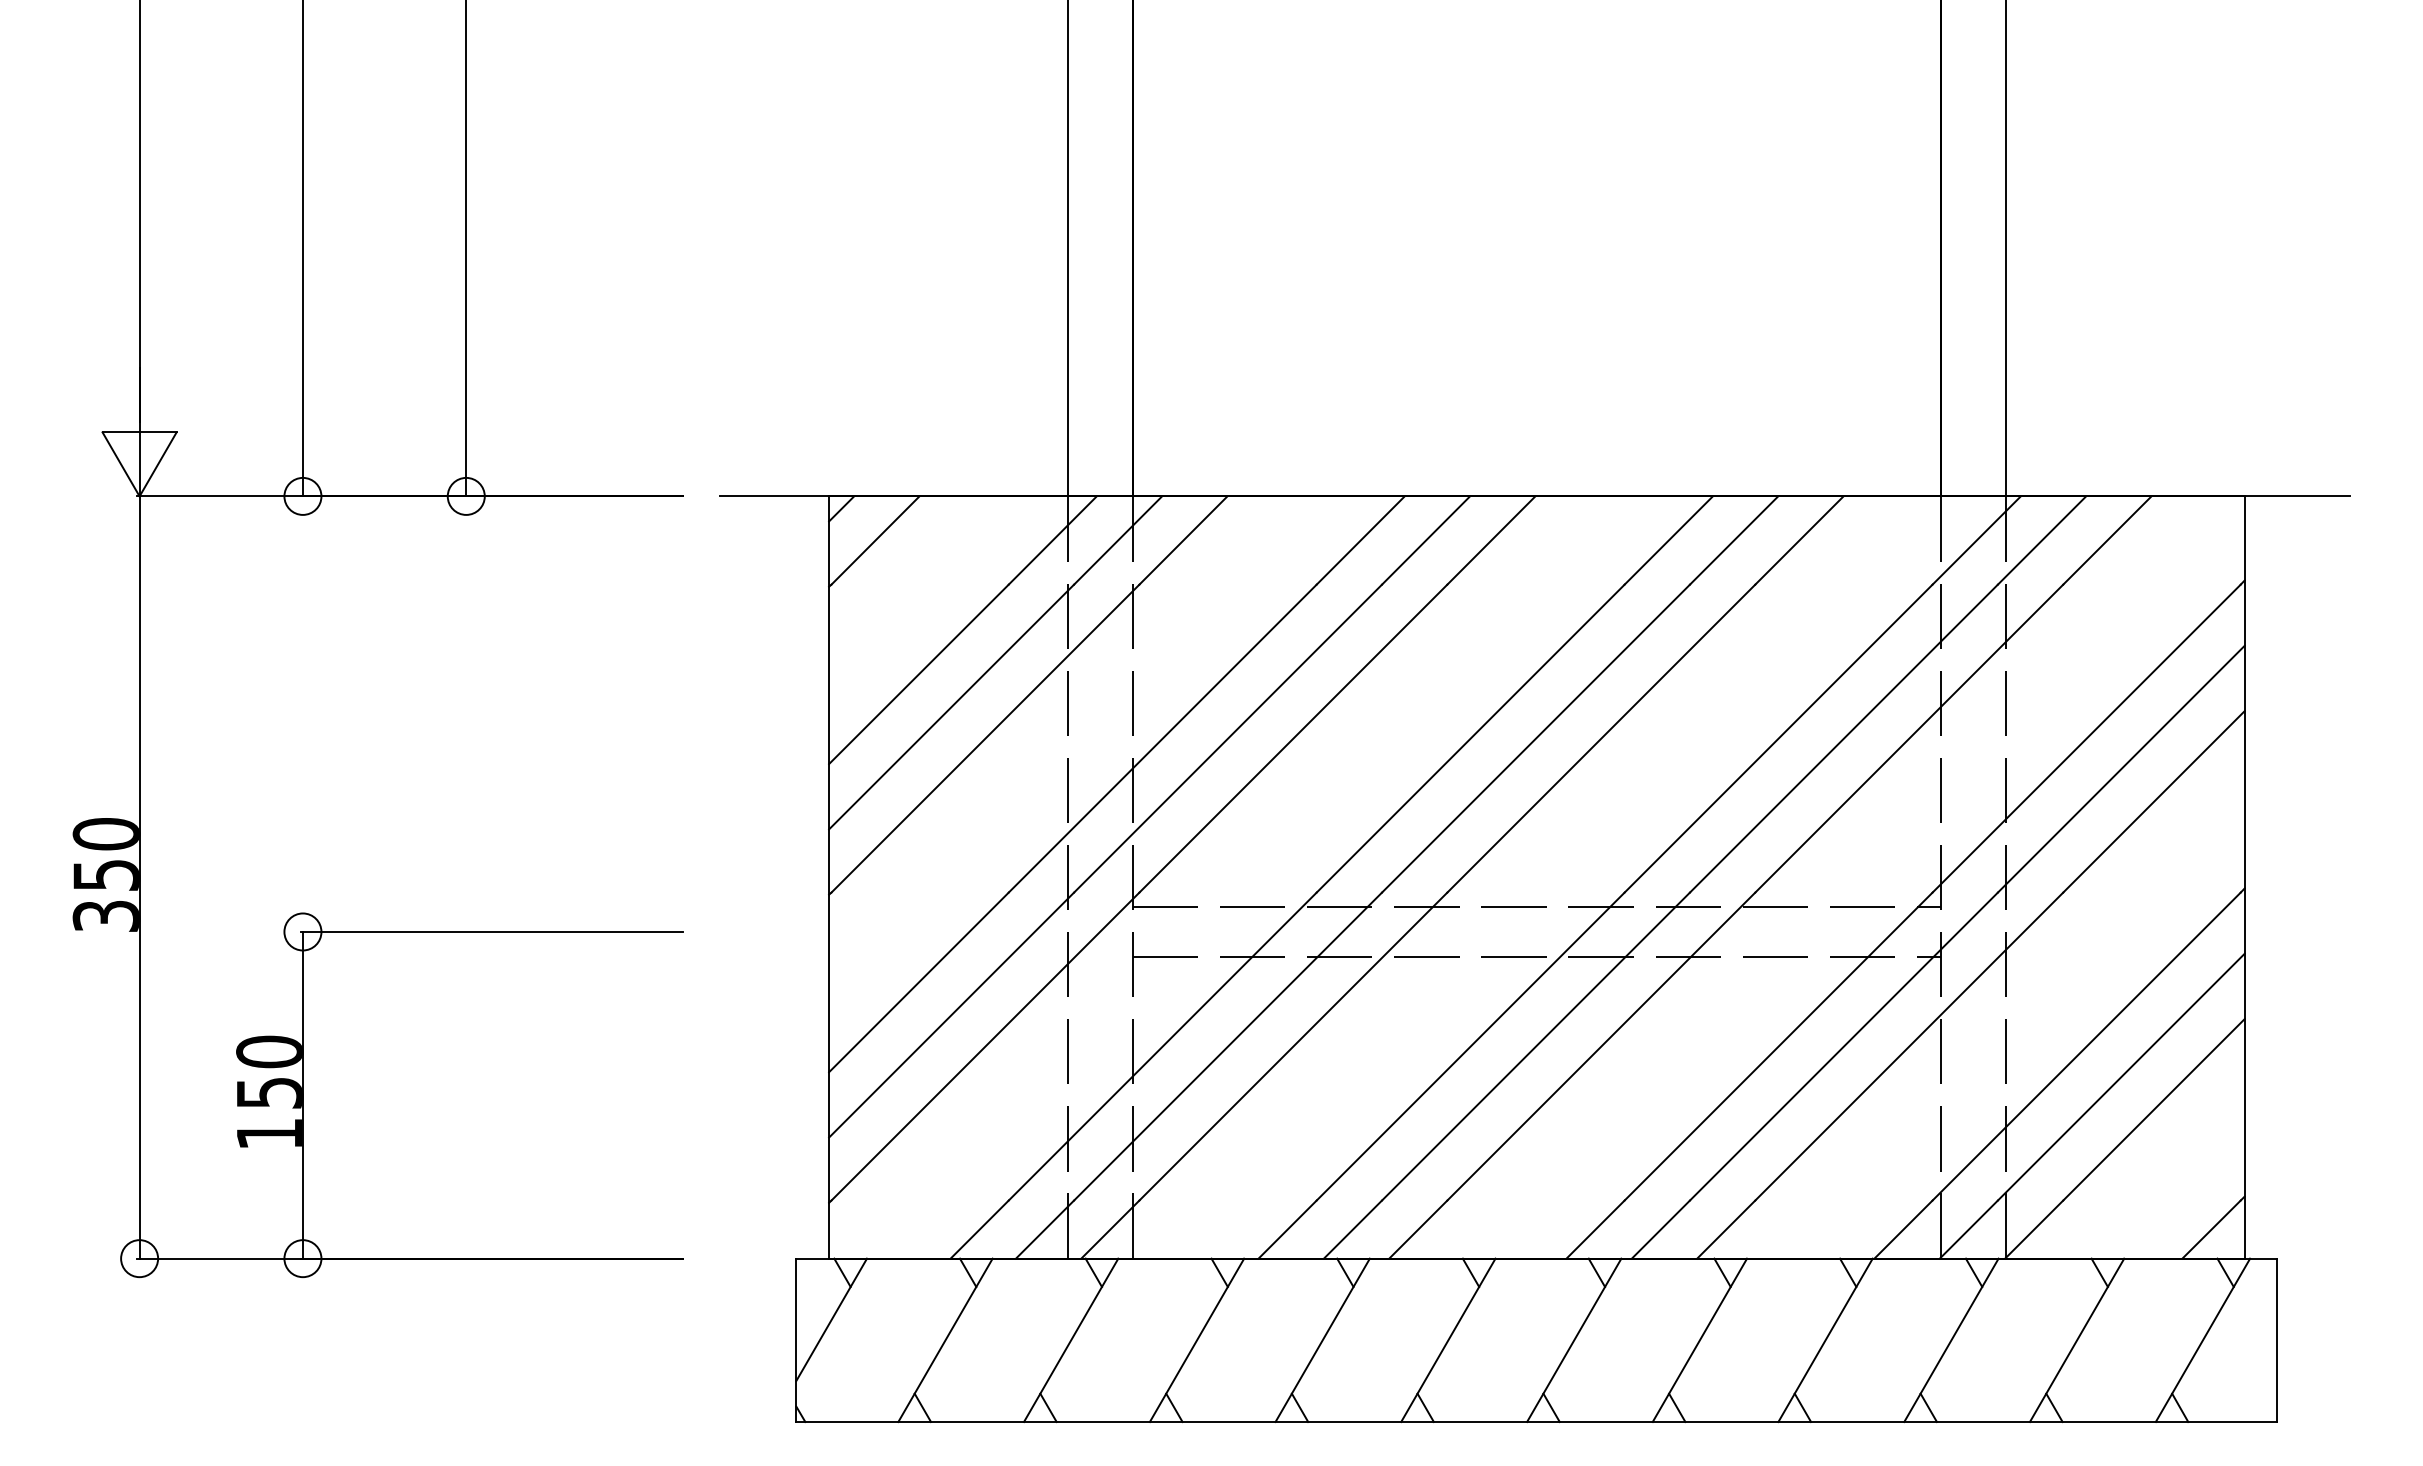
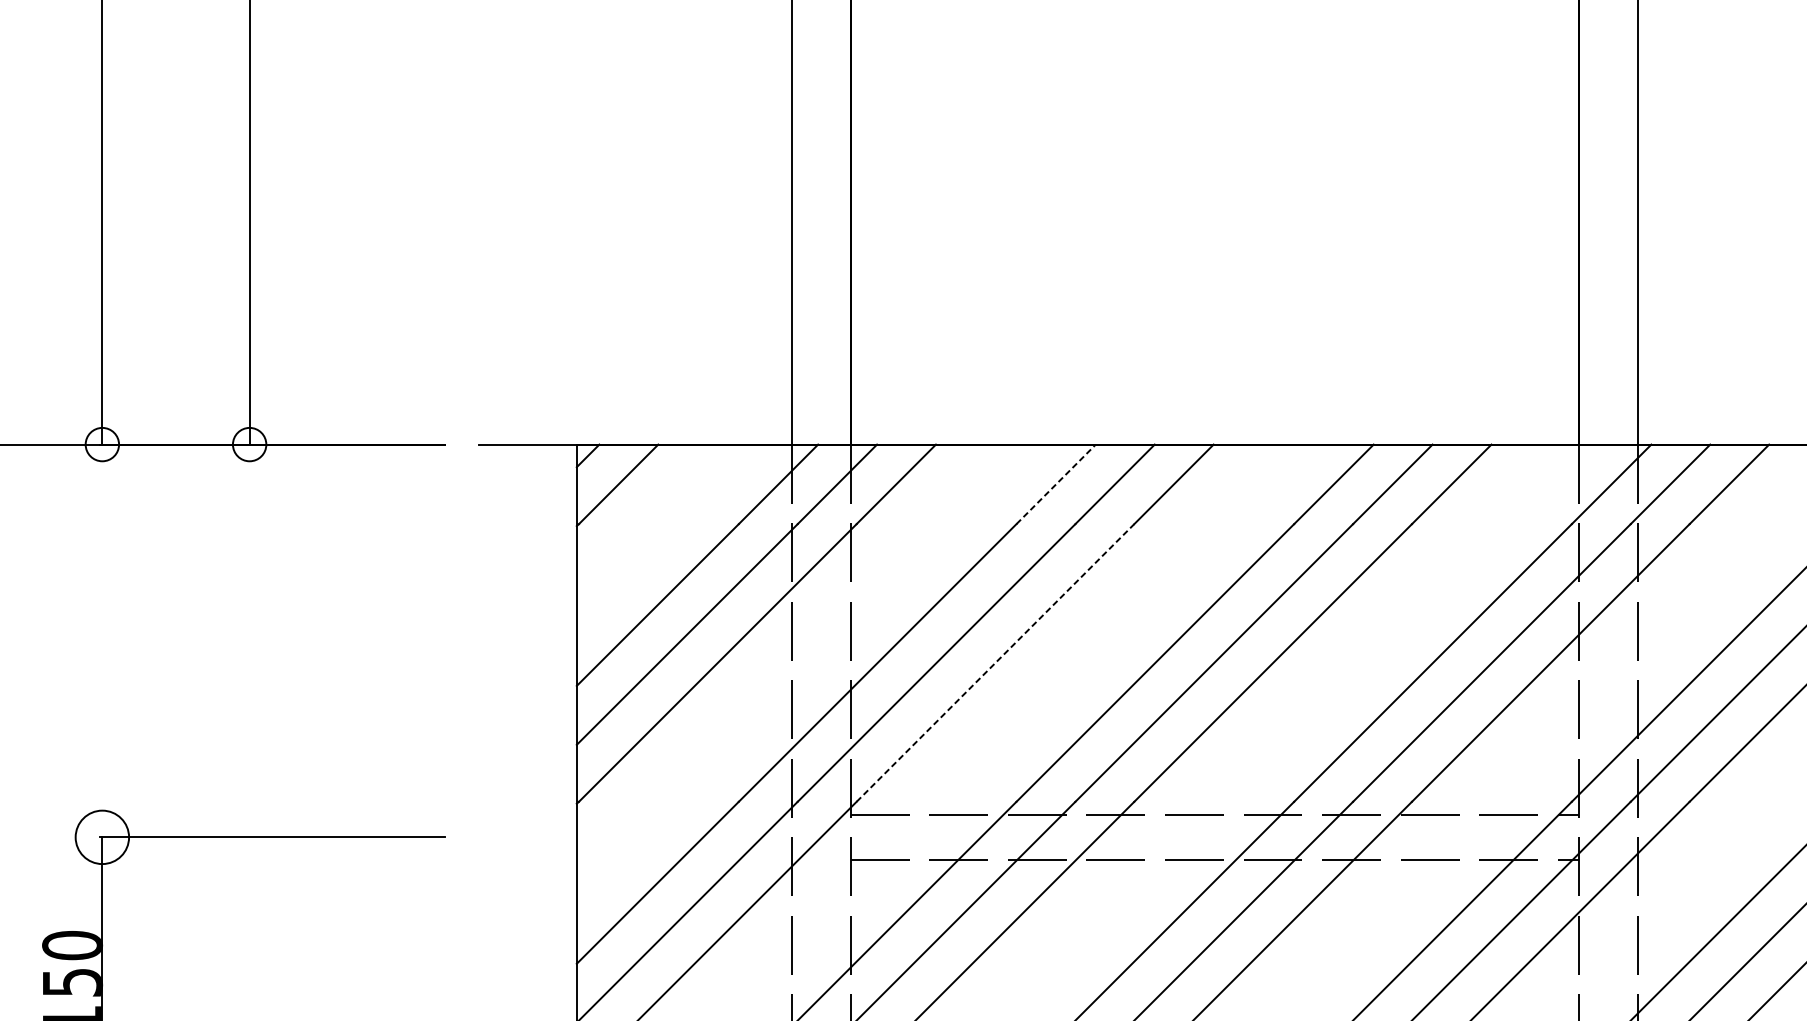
line: (1361, 540) -> (1056, 484), solid -> dashed
line: (1293, 738) -> (995, 662), solid -> dashed
circle: (302, 931) -> (101, 836), size x1.6

